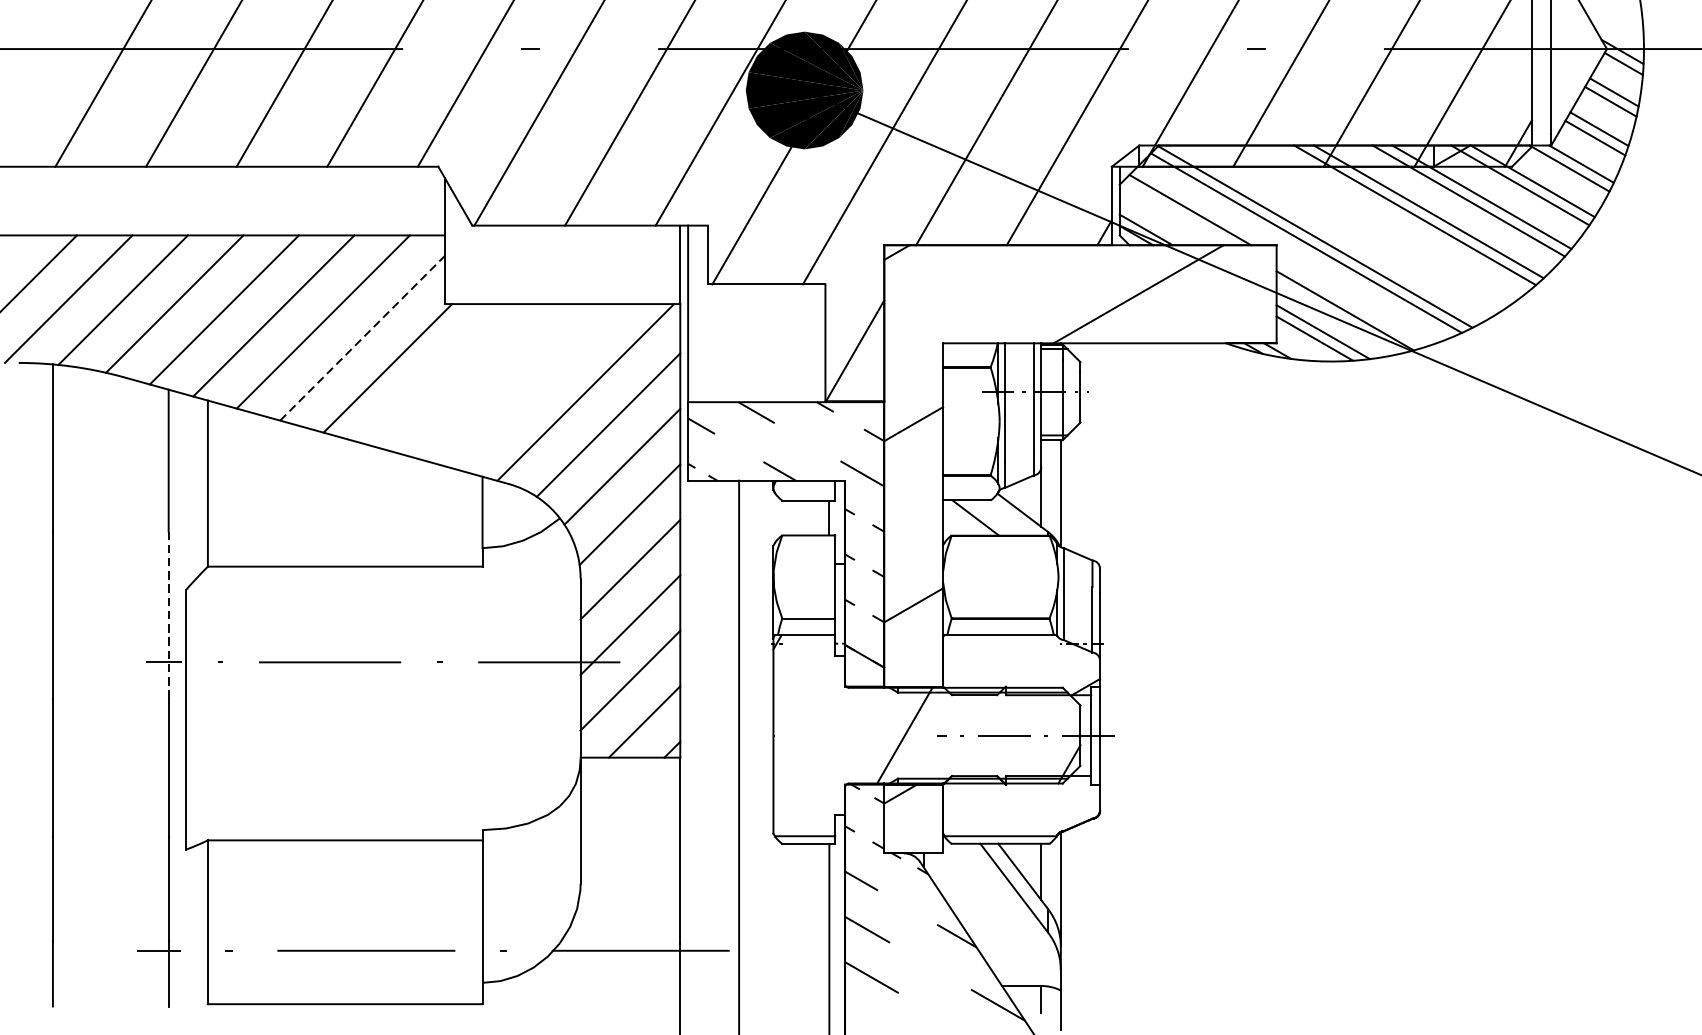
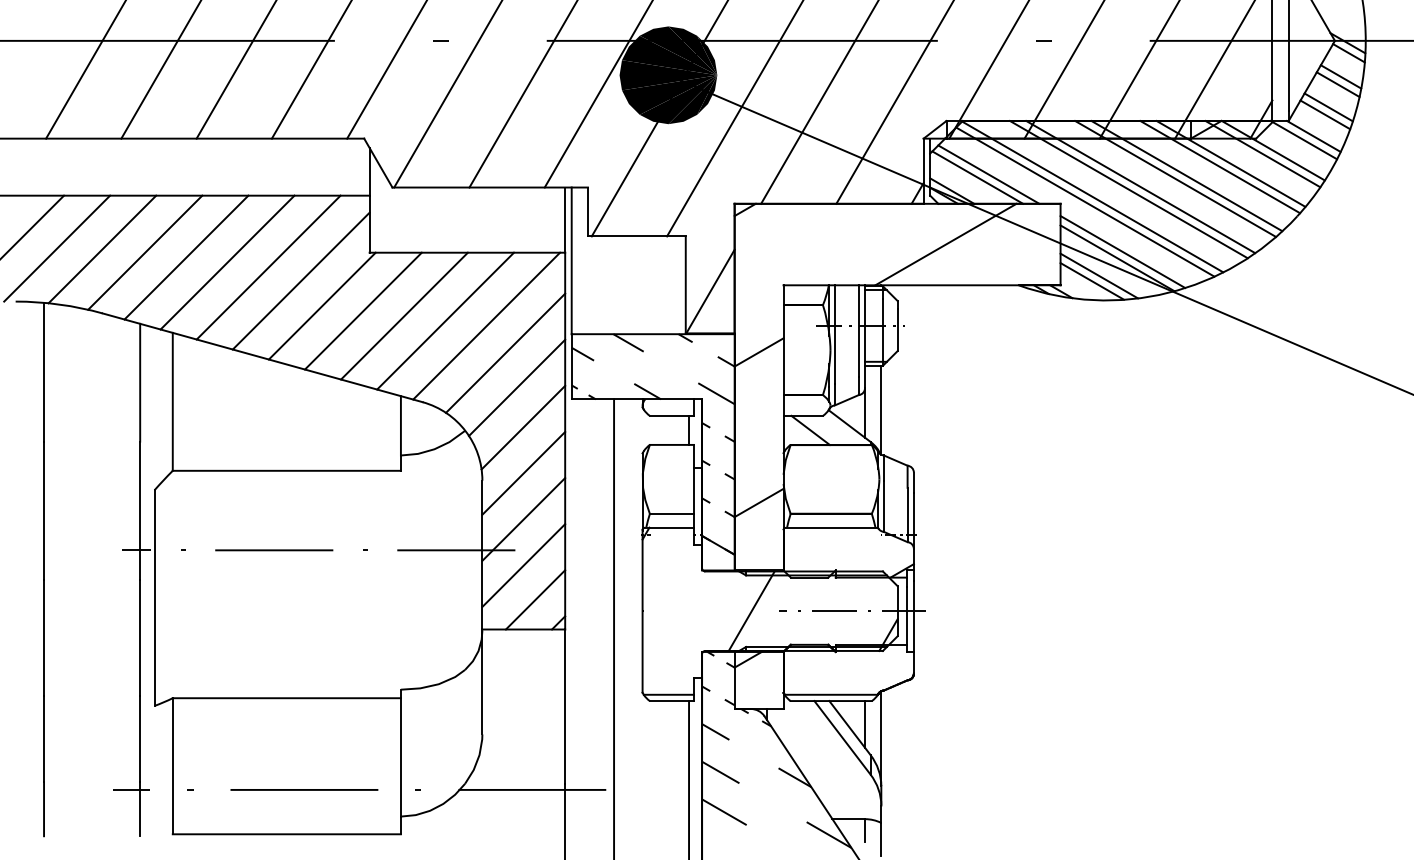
line: (1176, 213) -> (977, 177), added
line: (1372, 225) -> (1140, 187), added
line: (1358, 227) -> (1128, 189), added
line: (1351, 303) -> (1122, 252), added
line: (362, 338) -> (301, 281), dashed -> solid
line: (436, 373) -> (362, 310), added
line: (486, 379) -> (404, 315), added
line: (536, 385) -> (445, 320), added
line: (169, 615) -> (140, 511), dashed -> solid

